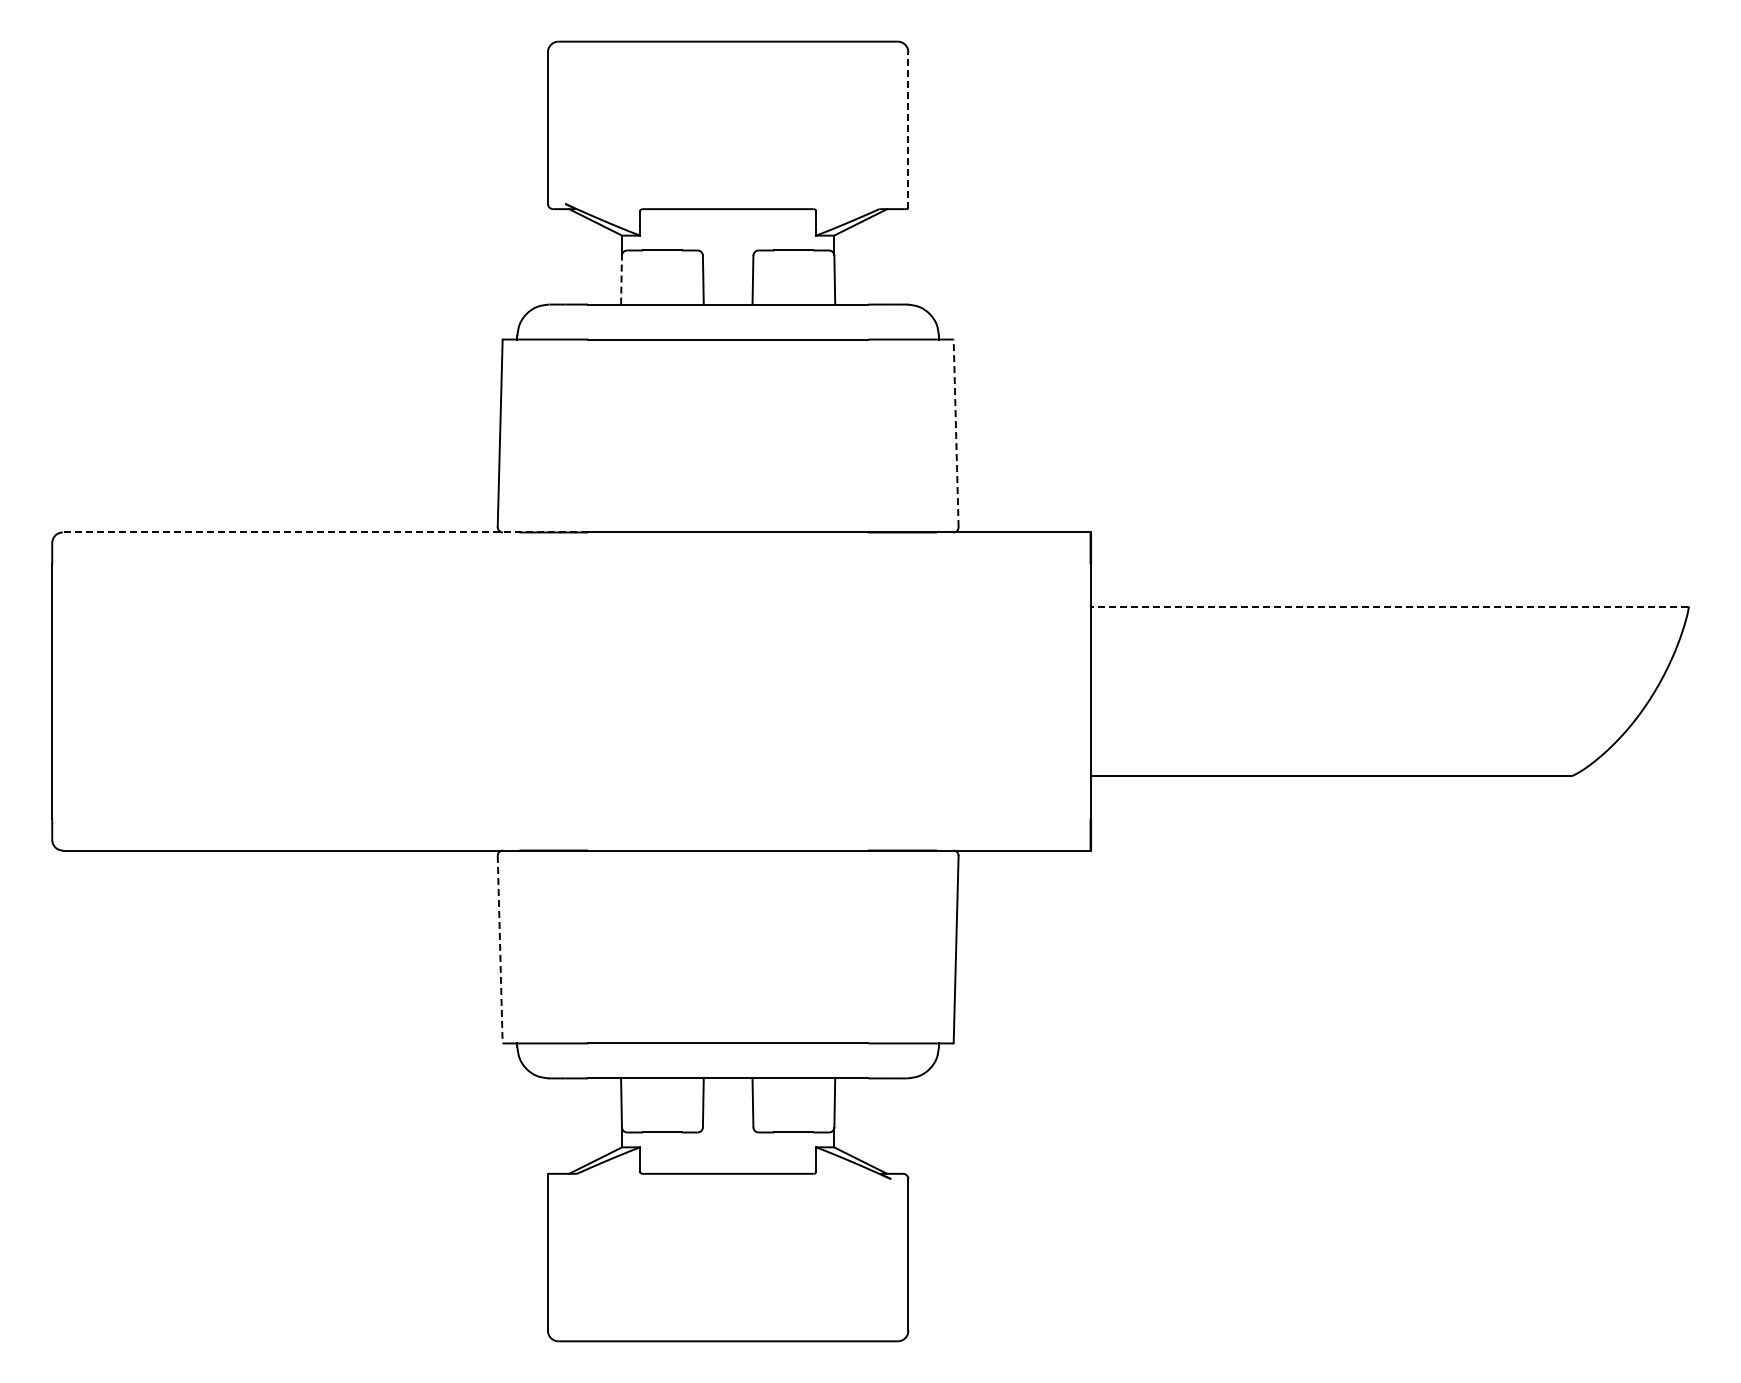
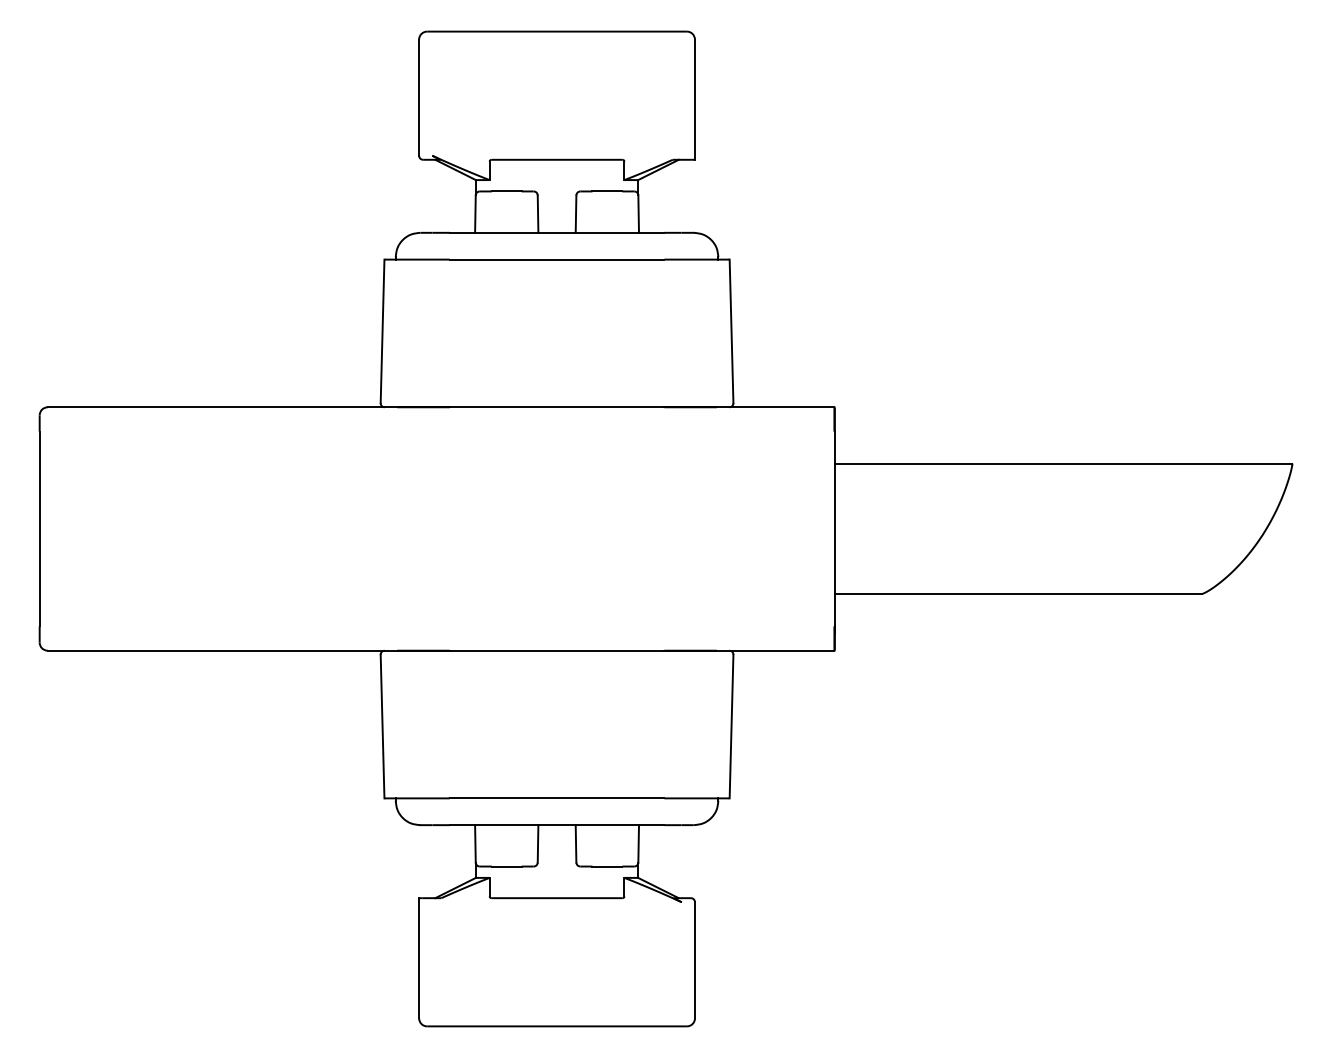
line: (908, 130) -> (695, 99), dashed -> solid
line: (621, 279) -> (475, 213), dashed -> solid
line: (956, 433) -> (731, 331), dashed -> solid
line: (325, 532) -> (248, 407), dashed -> solid
line: (1389, 606) -> (1063, 463), dashed -> solid
line: (500, 949) -> (382, 726), dashed -> solid

